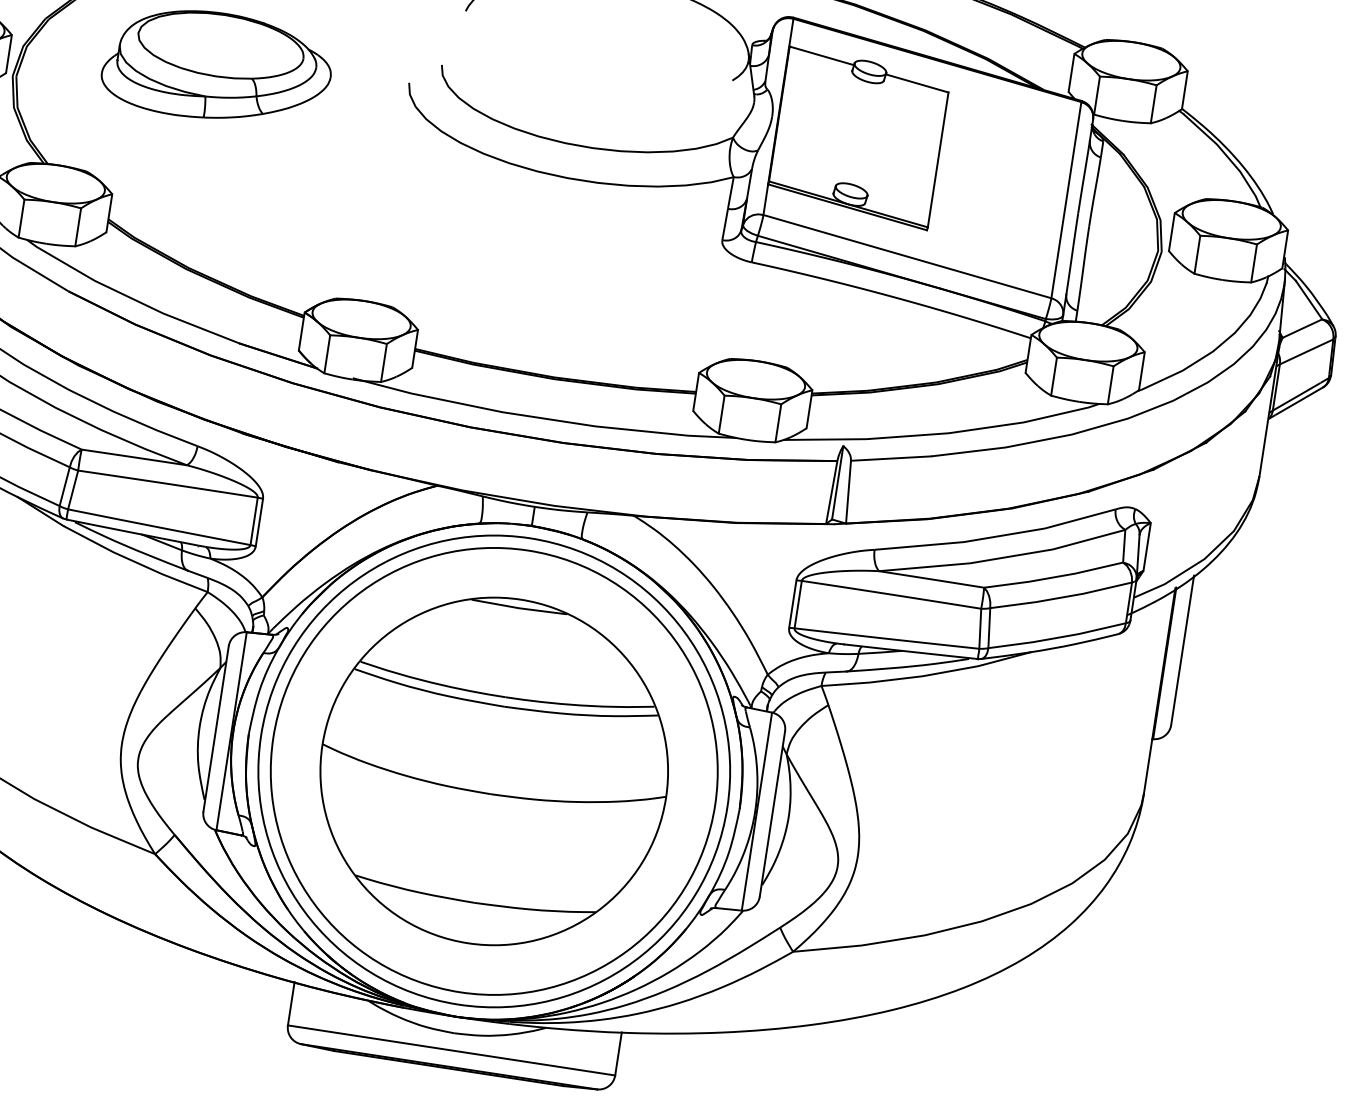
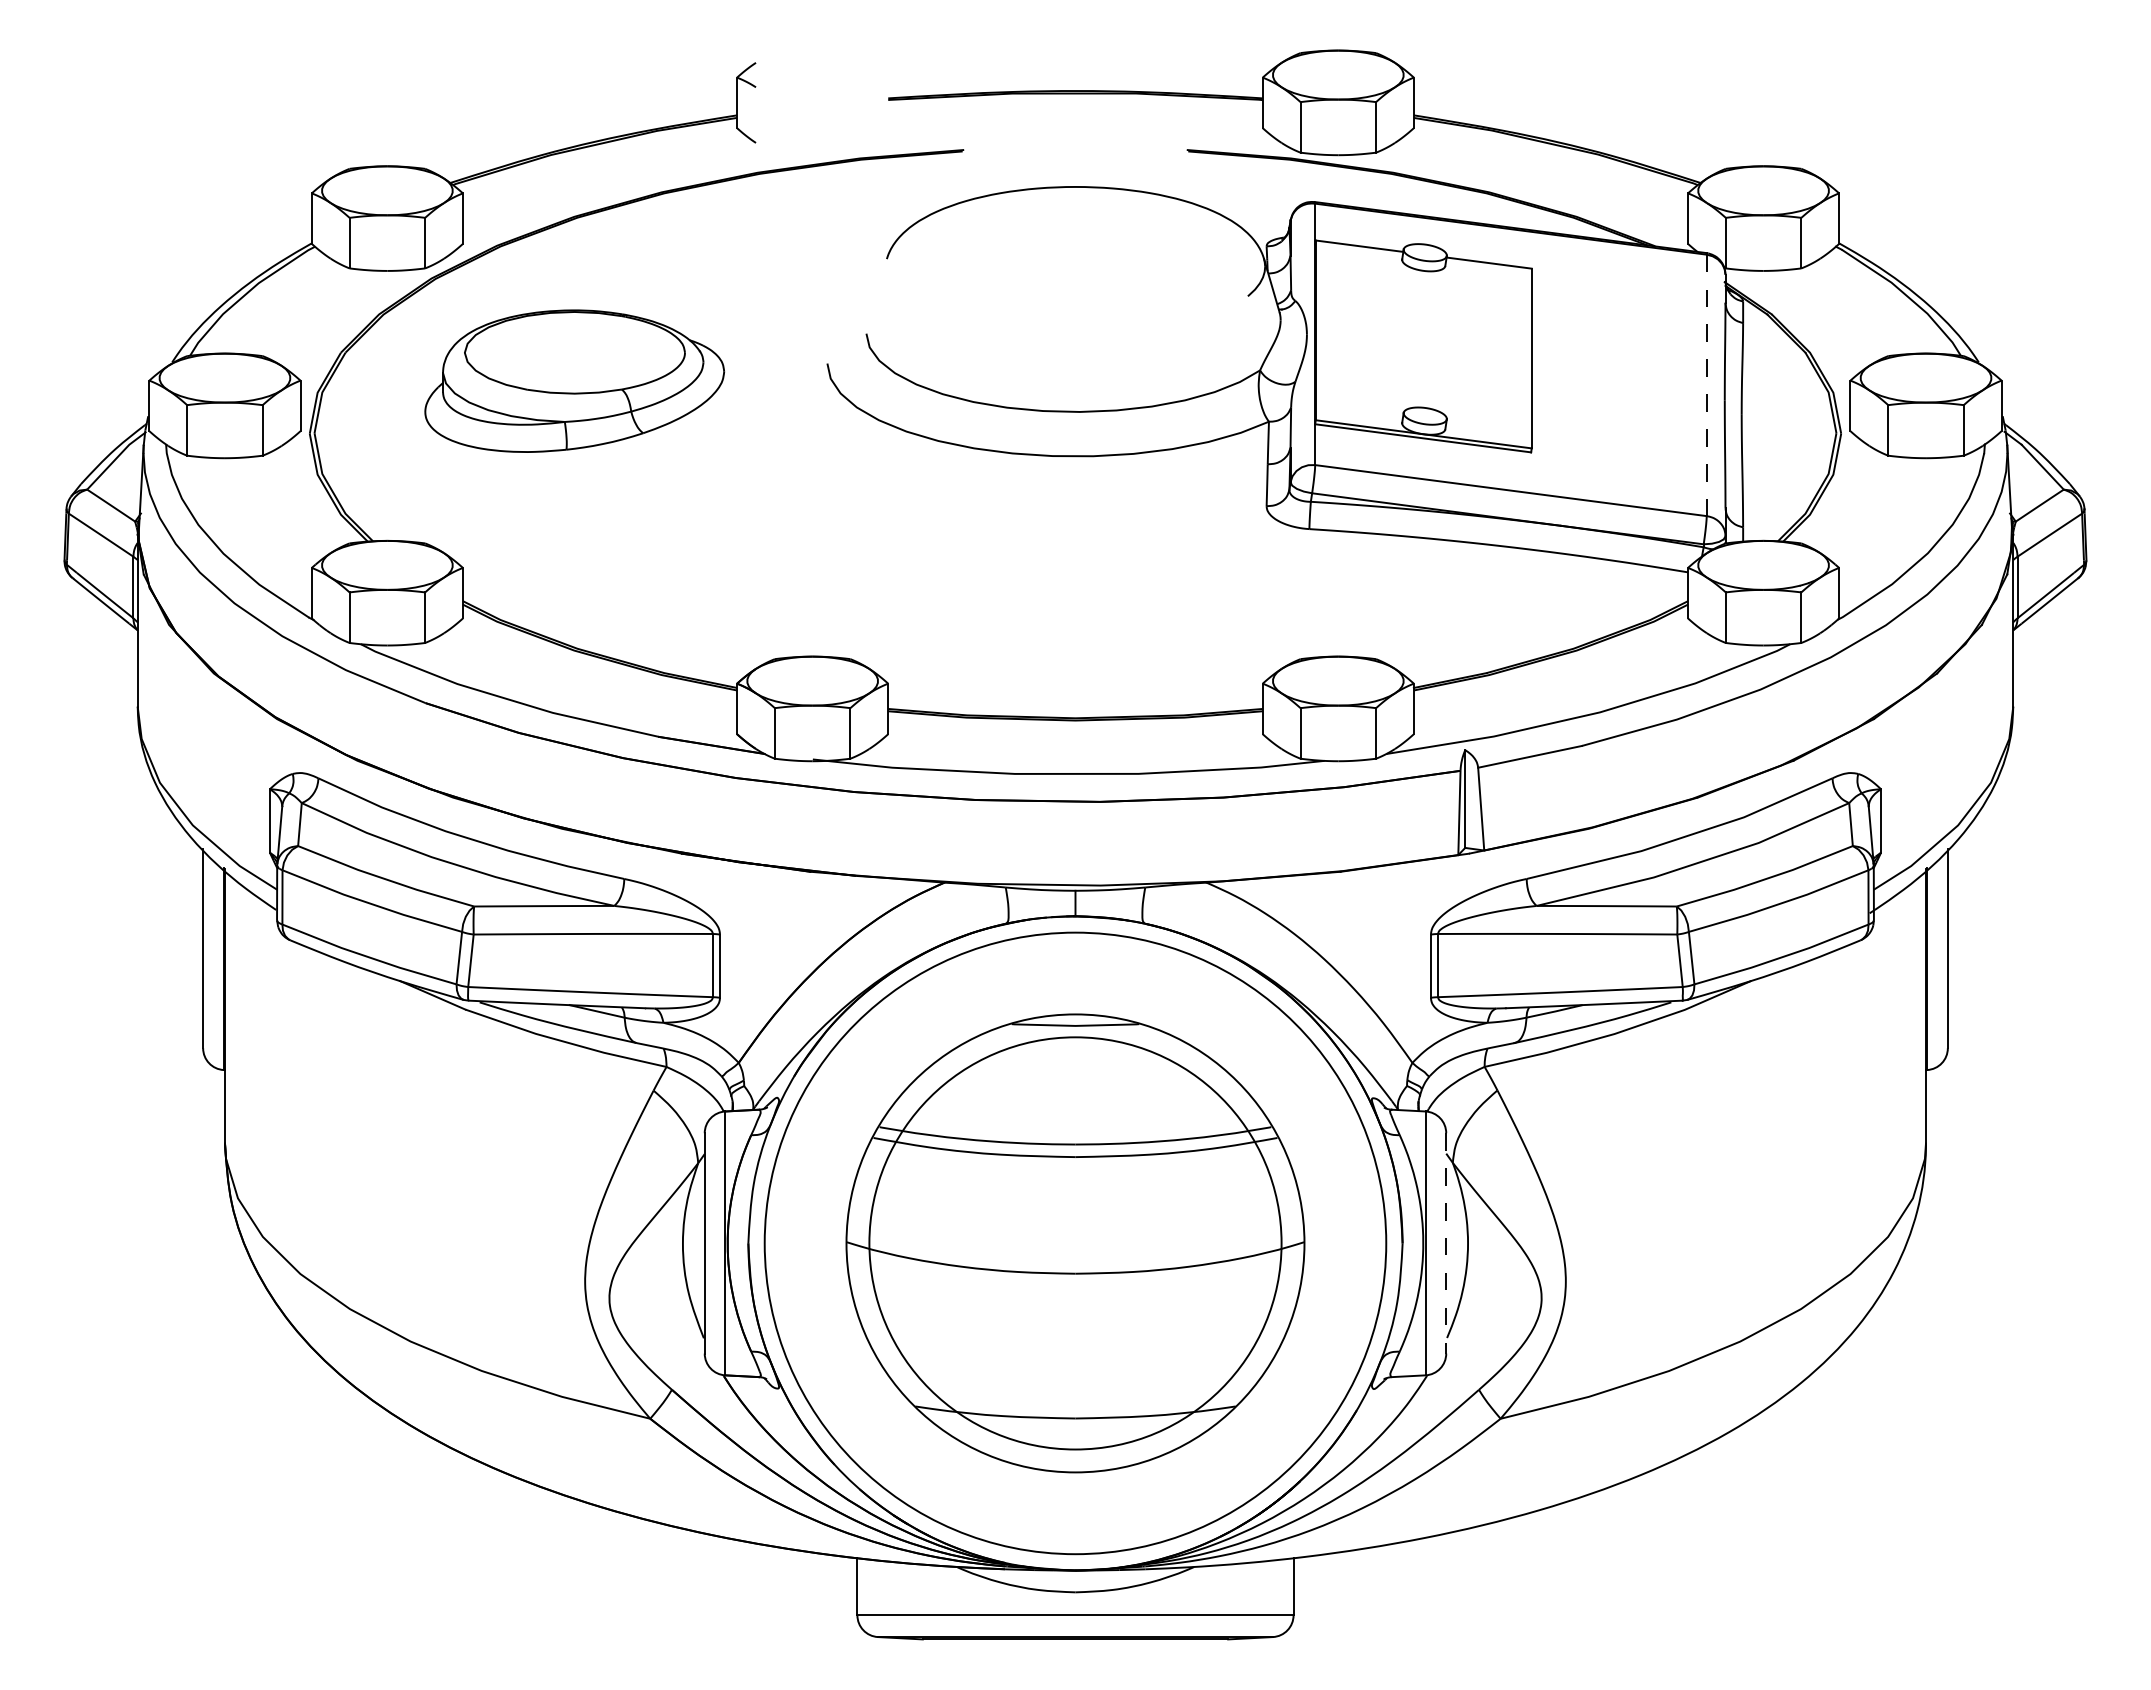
line: (1066, 200) -> (1706, 385), solid -> dashed
circle: (494, 771) -> (1075, 1243), size x0.7
line: (772, 814) -> (1446, 1243), solid -> dashed

